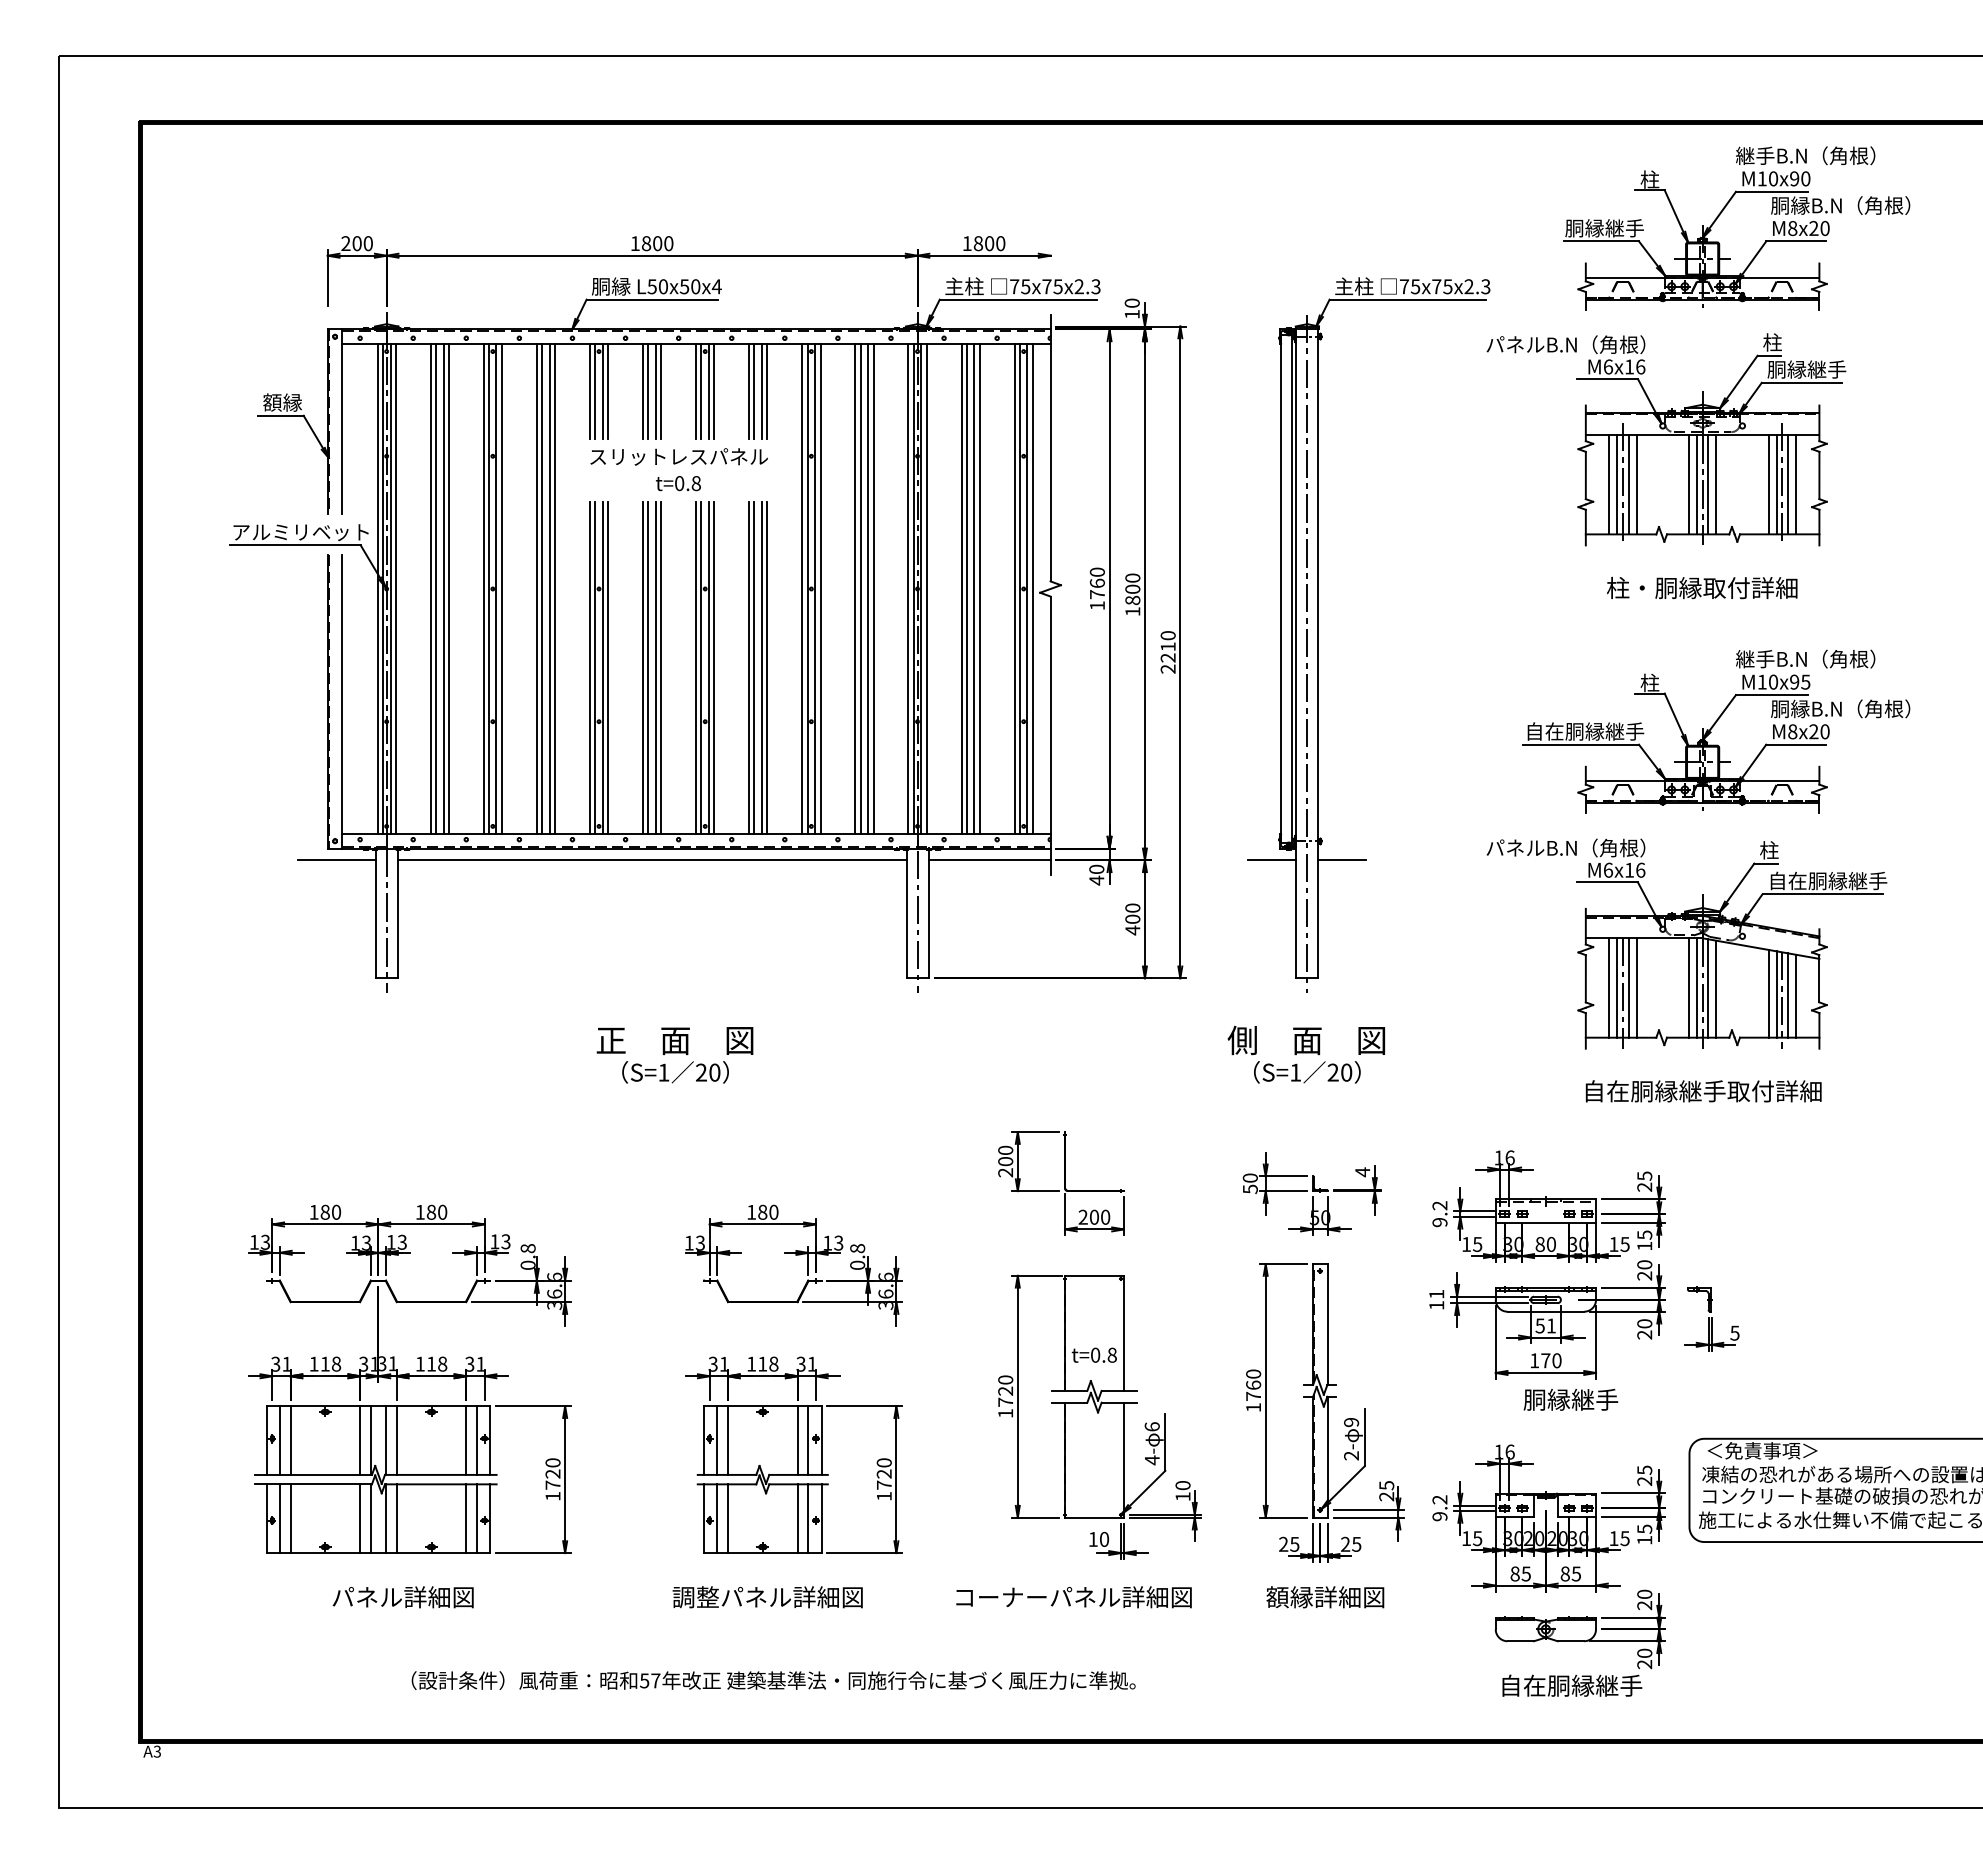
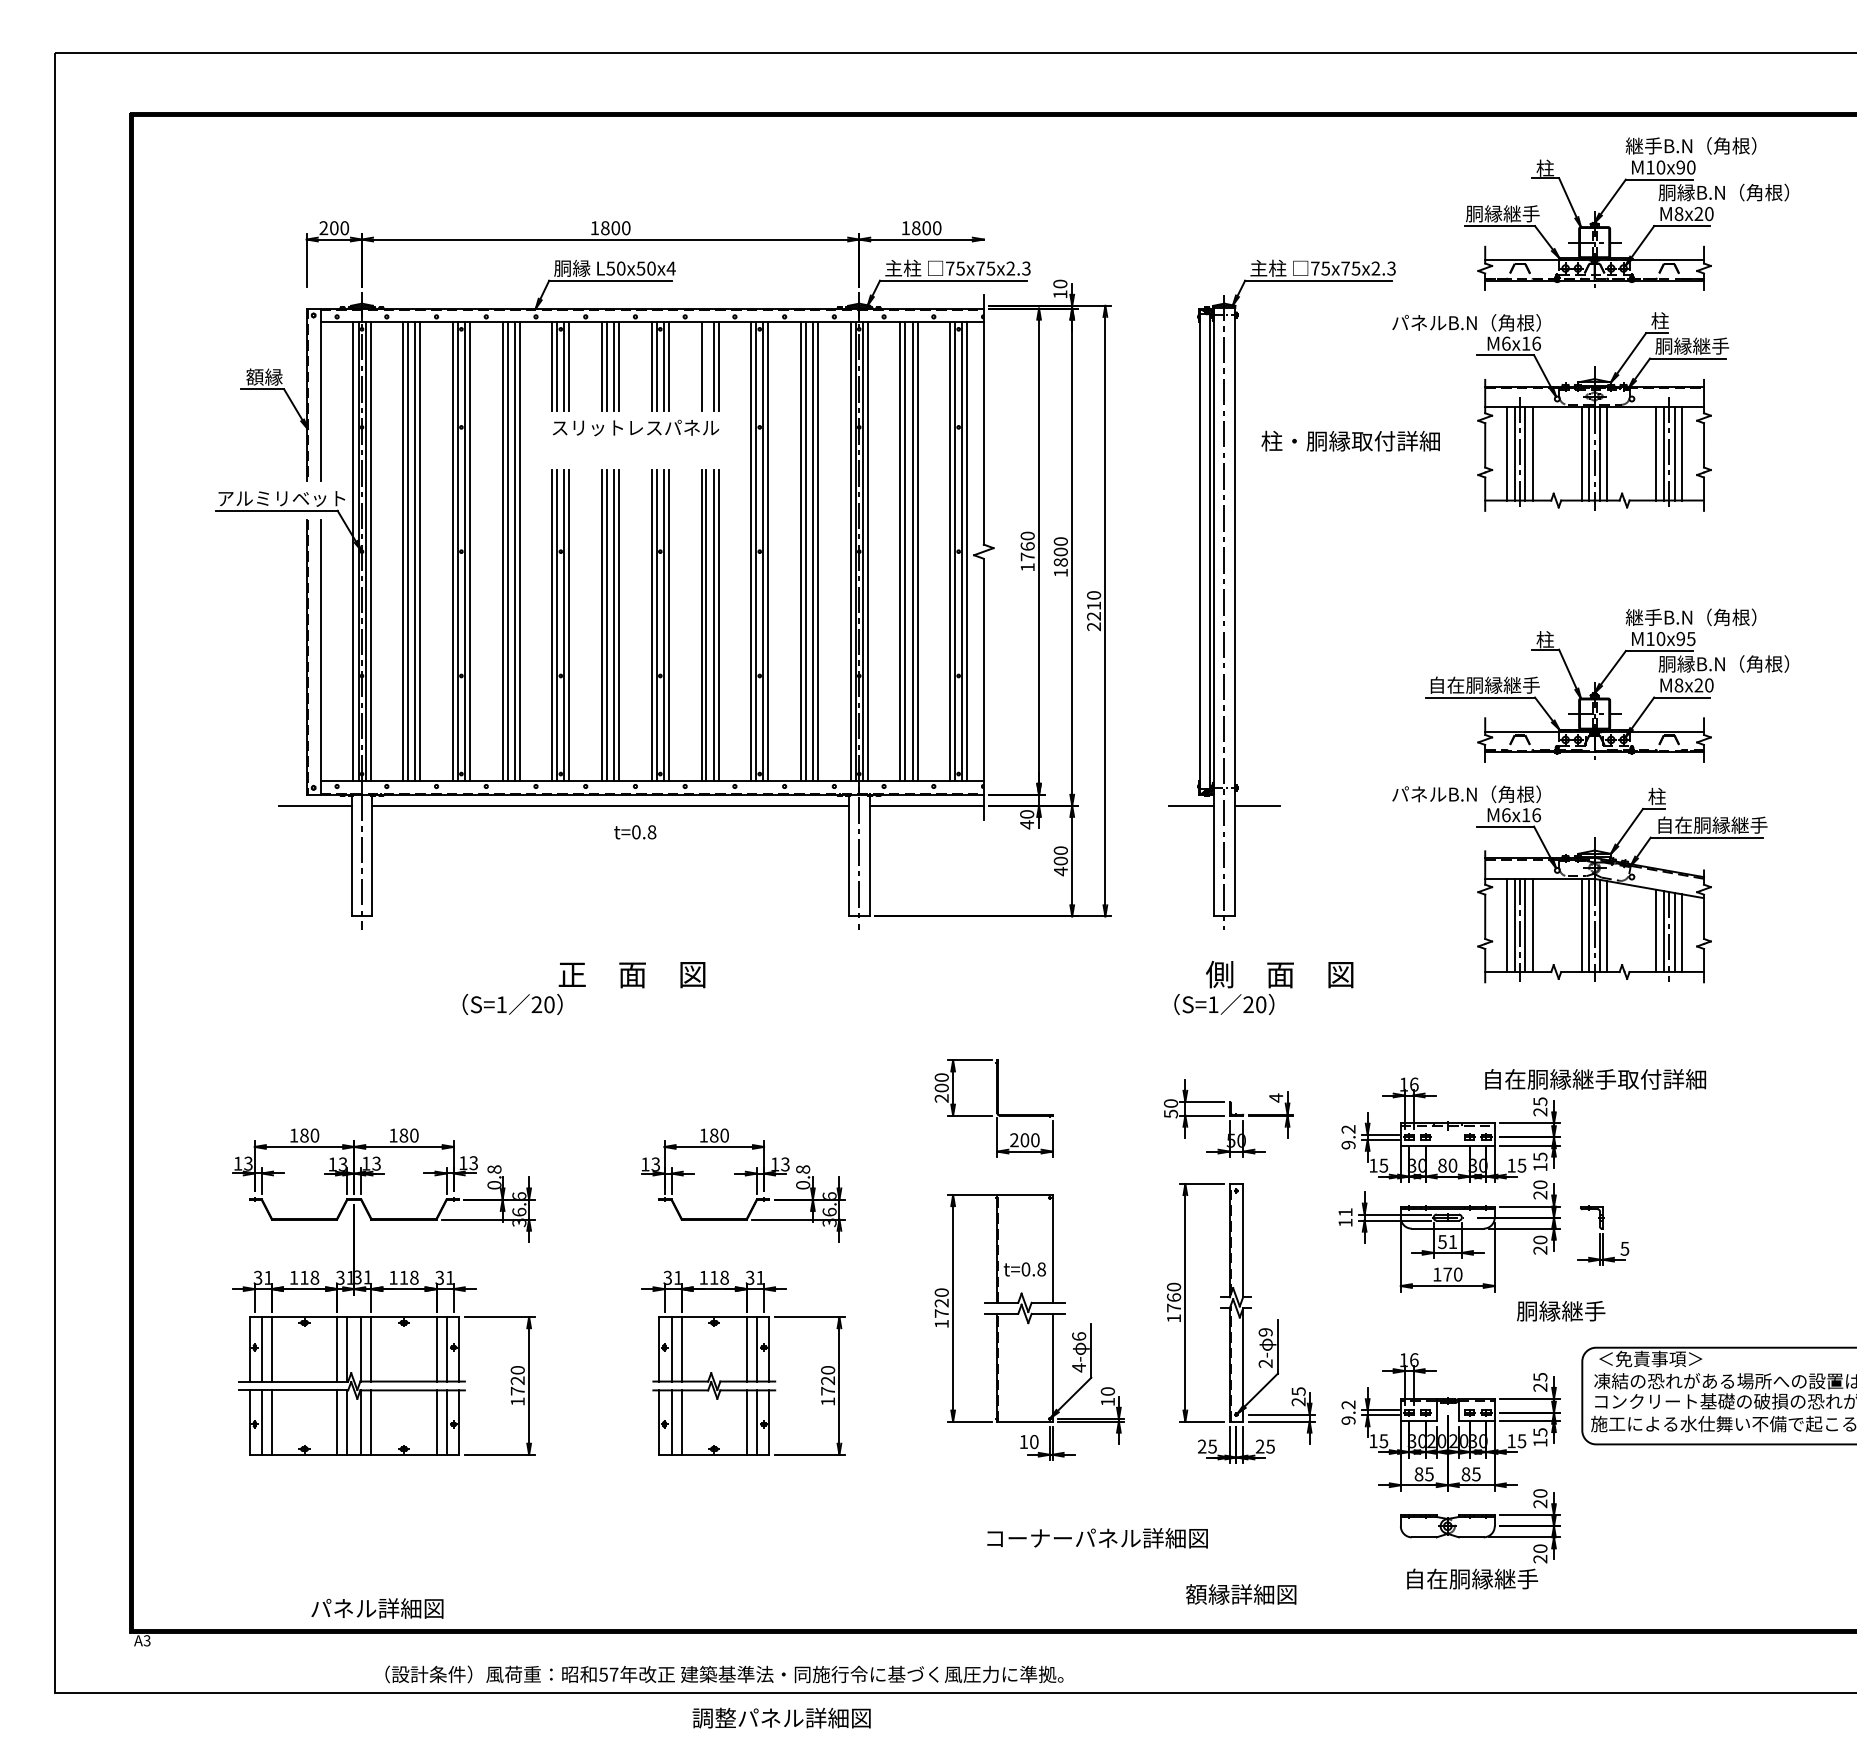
line: (754, 391) -> (706, 366), removed
text: (678, 483) -> (635, 832), moved
text: (1702, 588) -> (1350, 441), moved
text: (1305, 1040) -> (1278, 974), moved
text: (675, 1072) -> (512, 1004), moved
text: (1703, 1091) -> (1595, 1079), moved
text: (1570, 1399) -> (1560, 1310), moved
text: (402, 1597) -> (376, 1608), moved
text: (767, 1597) -> (781, 1718), moved
text: (1073, 1597) -> (1097, 1538), moved
text: (1325, 1597) -> (1241, 1594), moved
text: (773, 1680) -> (724, 1674), moved

